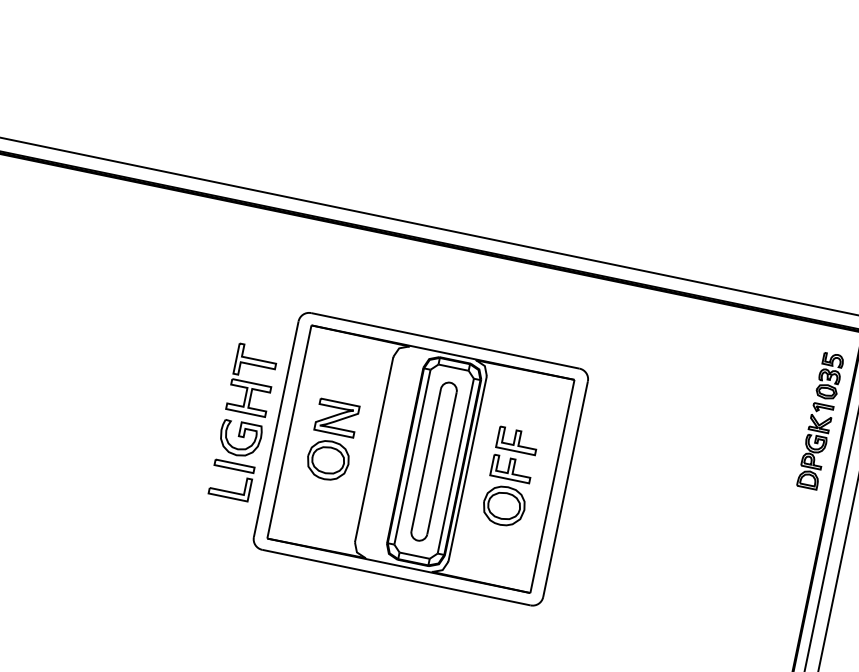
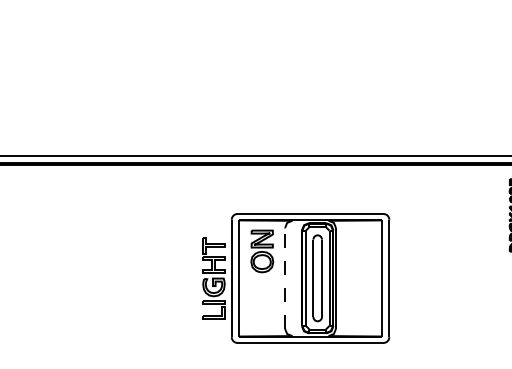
part: (332, 441) -> (262, 251), moved
line: (374, 449) -> (285, 278), solid -> dashed
part: (508, 477) -> (358, 278), removed

